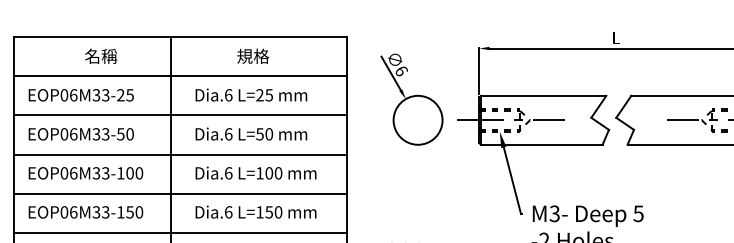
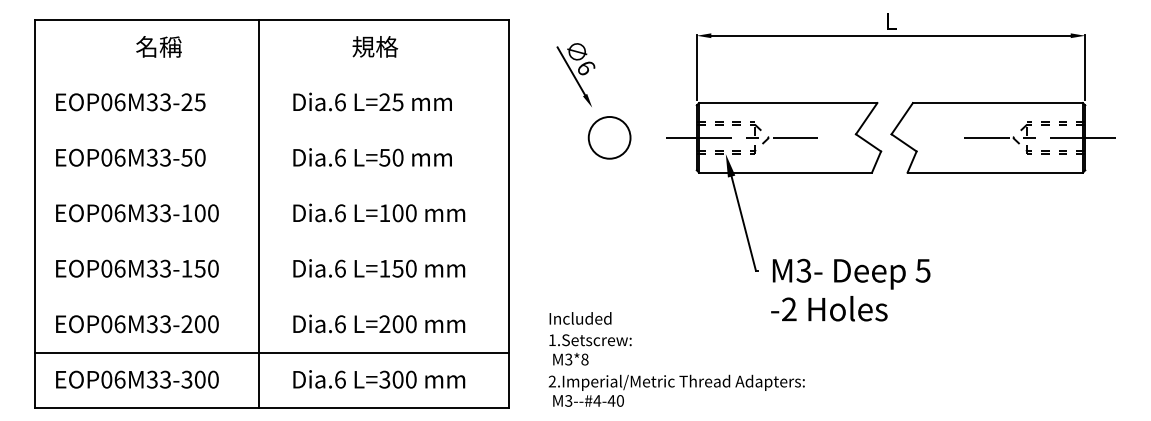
line: (180, 76) -> (271, 75), removed
line: (180, 115) -> (271, 131), removed
circle: (417, 120) -> (609, 137), size x0.6
line: (180, 154) -> (271, 186), removed
line: (180, 193) -> (271, 241), removed
line: (180, 232) -> (271, 297), removed

